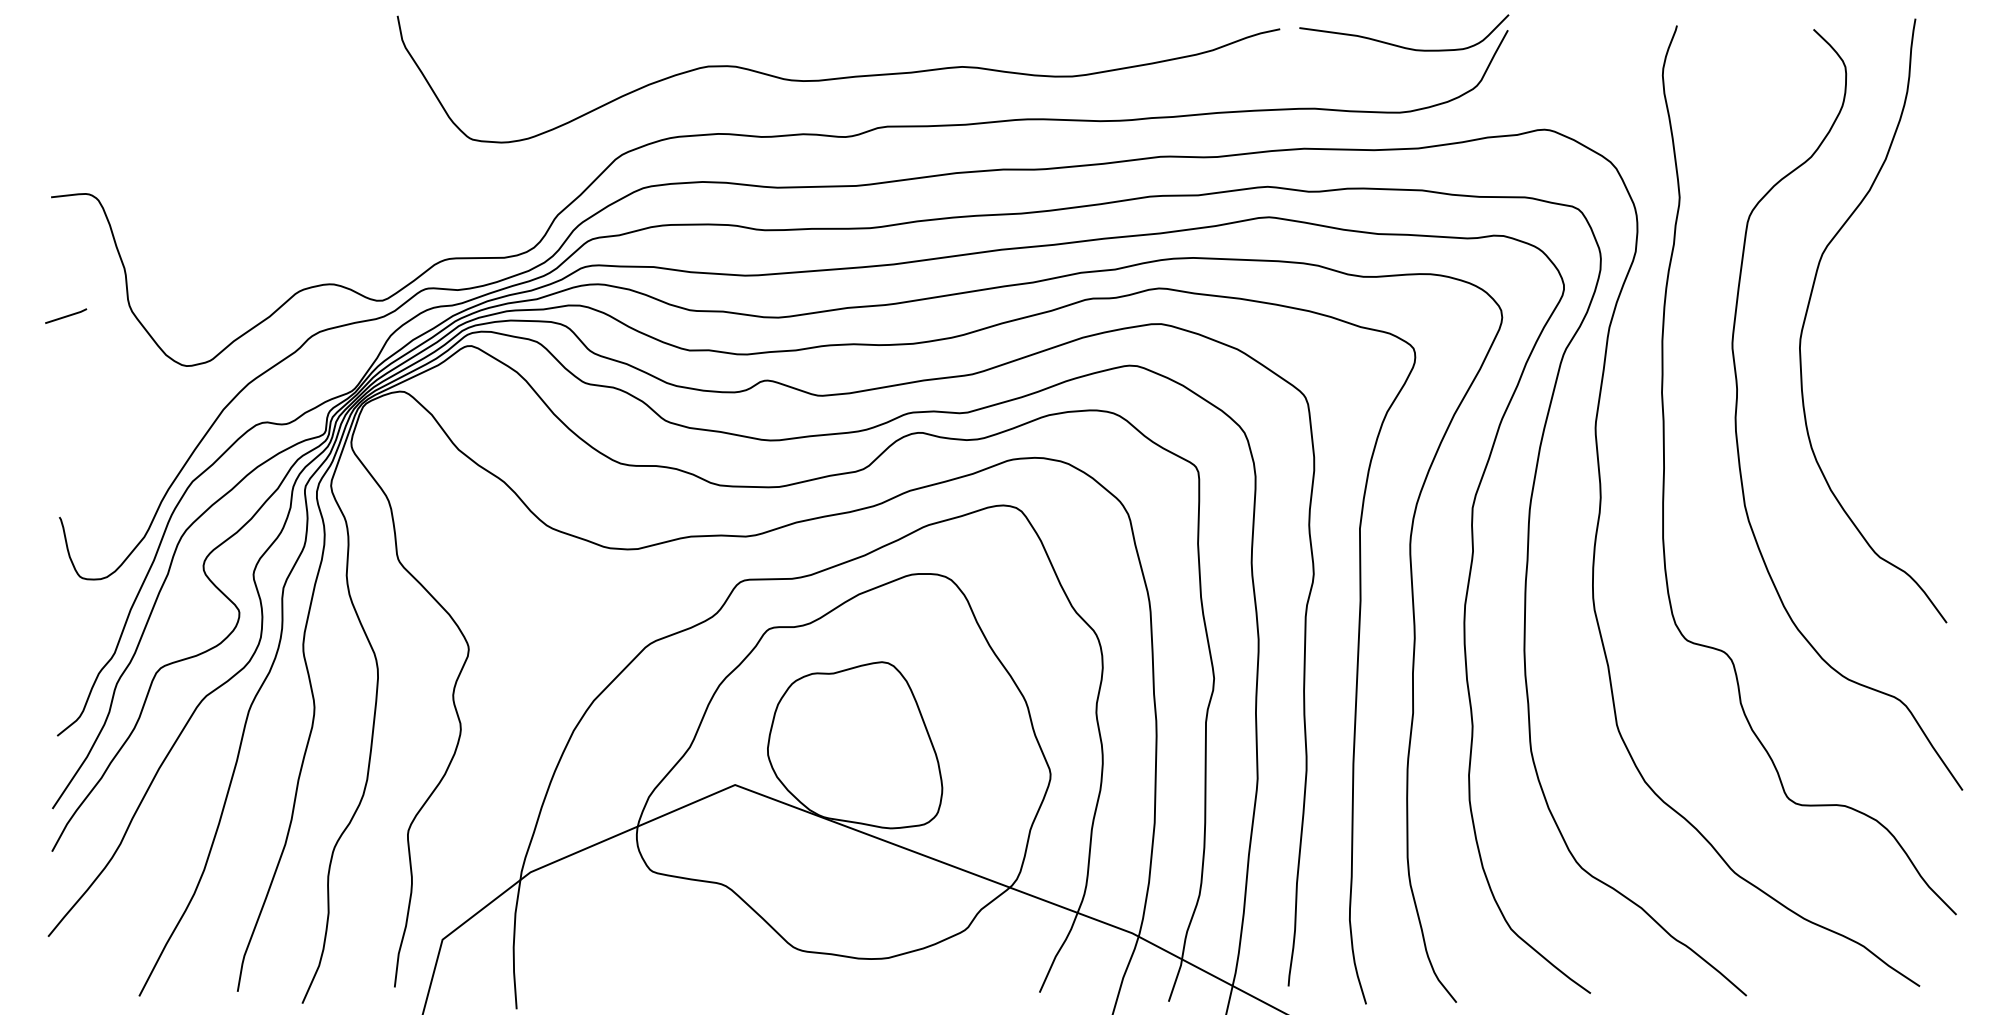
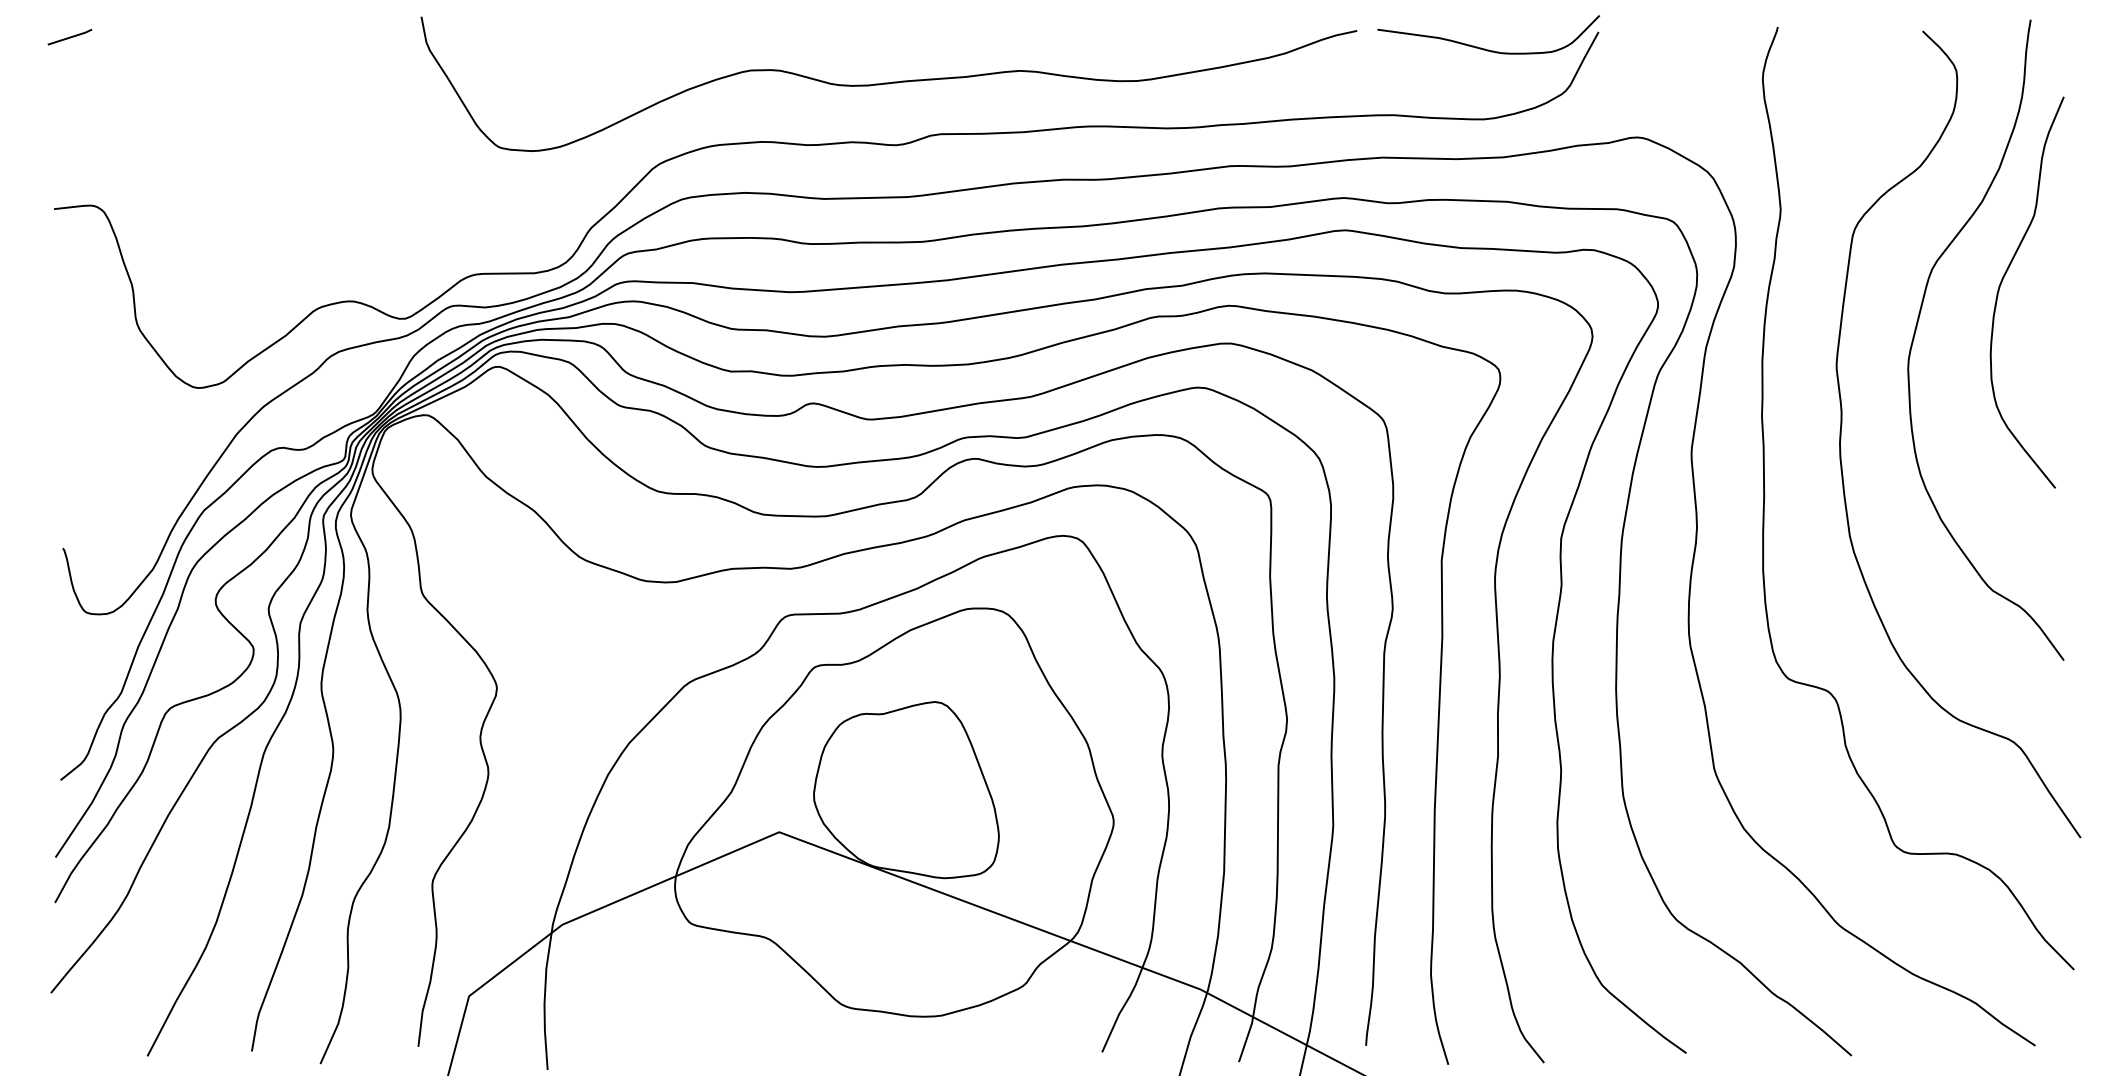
curve: (1888, 266) -> (2002, 282), added
line: (65, 315) -> (69, 36), moved

